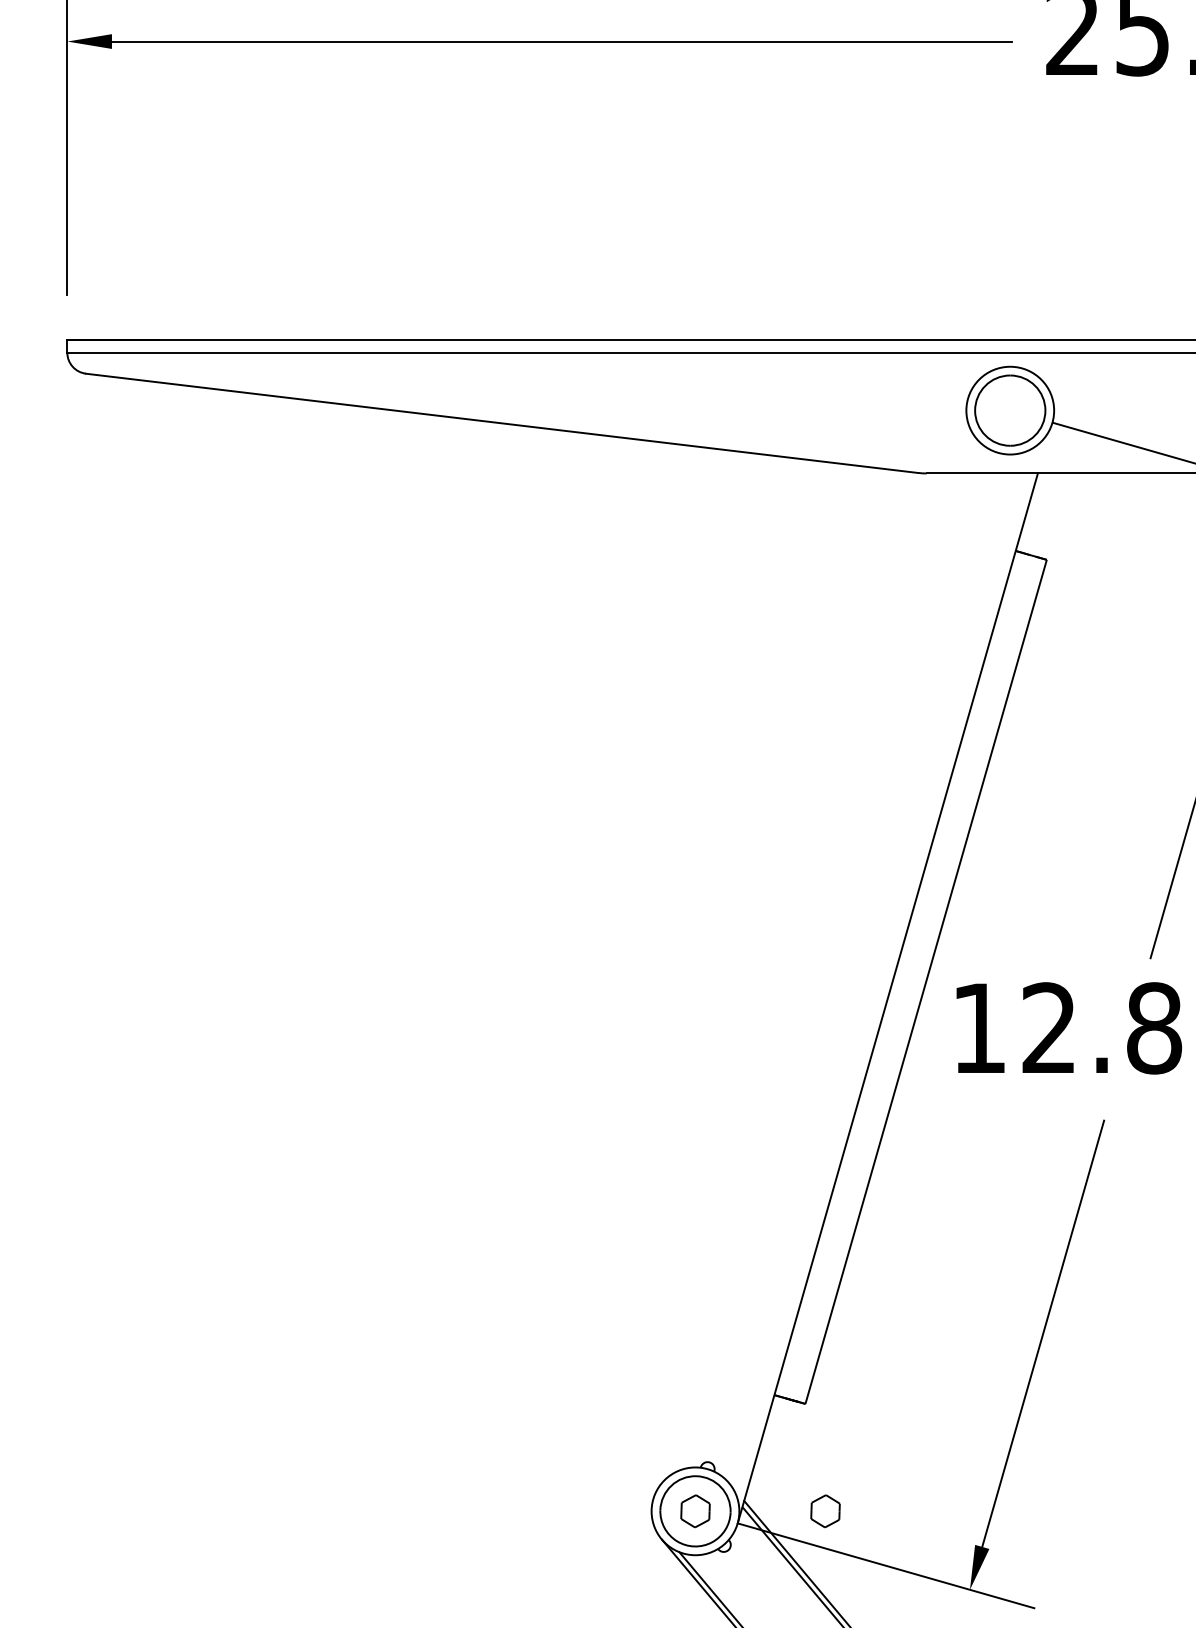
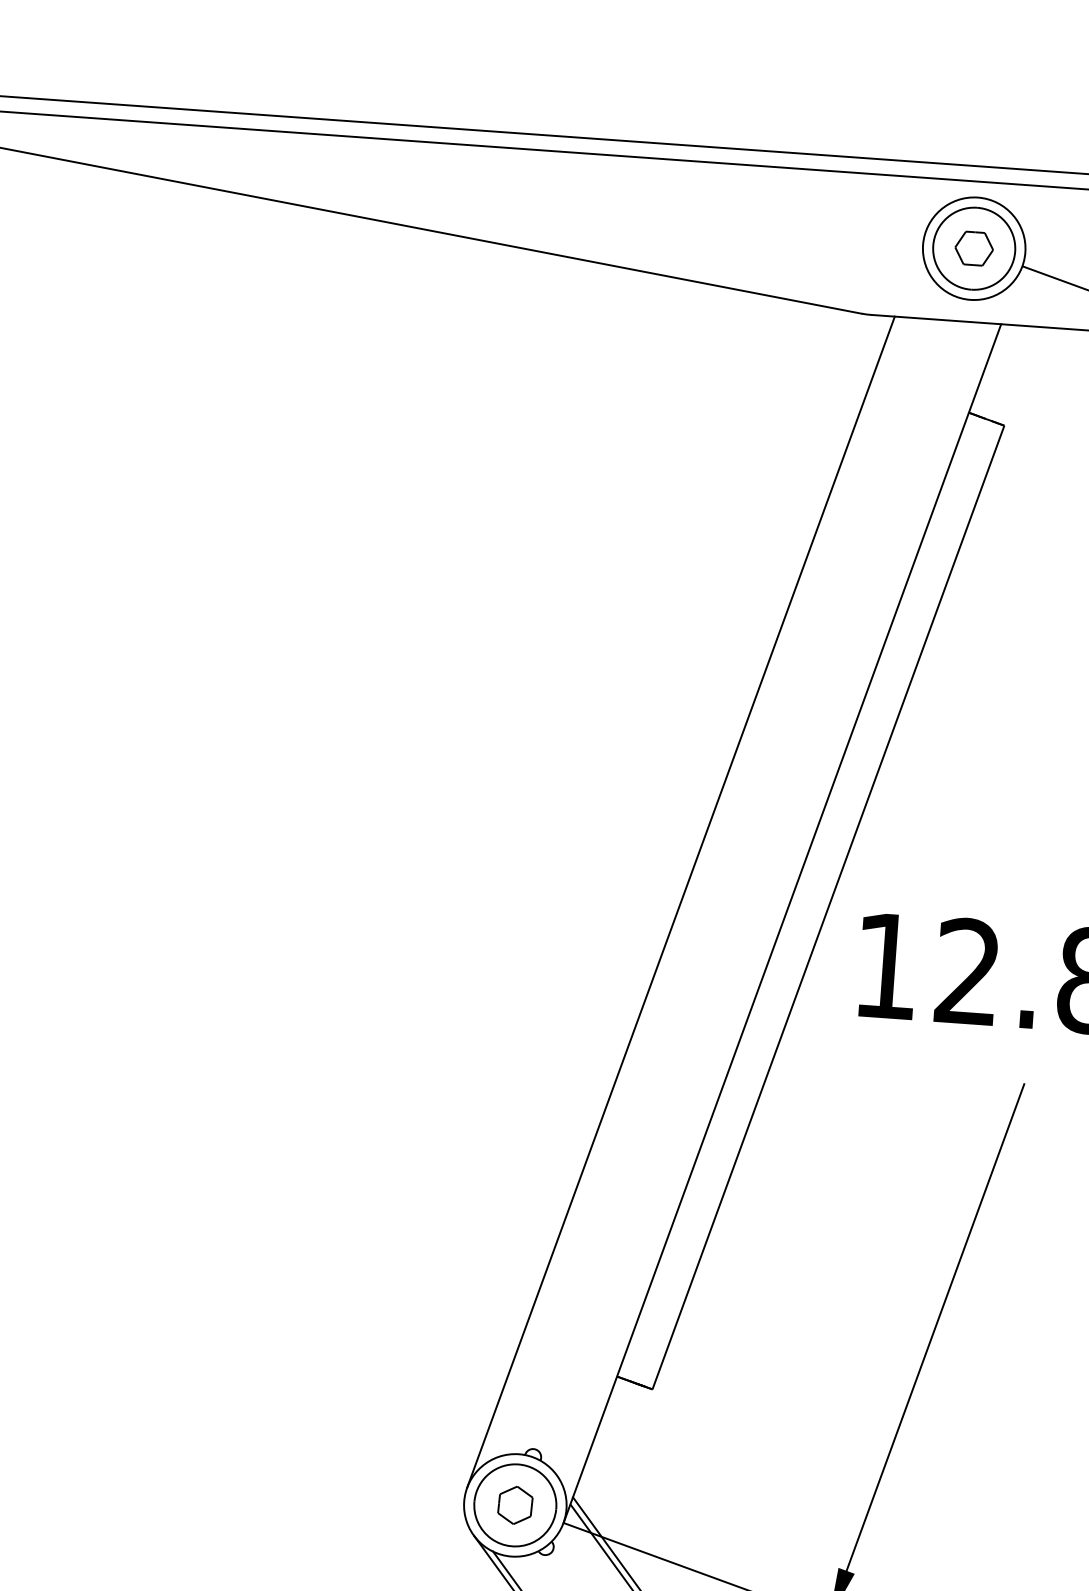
part: (1010, 410) -> (974, 248), added
line: (799, 986) -> (680, 902), added
part: (825, 1511) -> (666, 1516), removed

